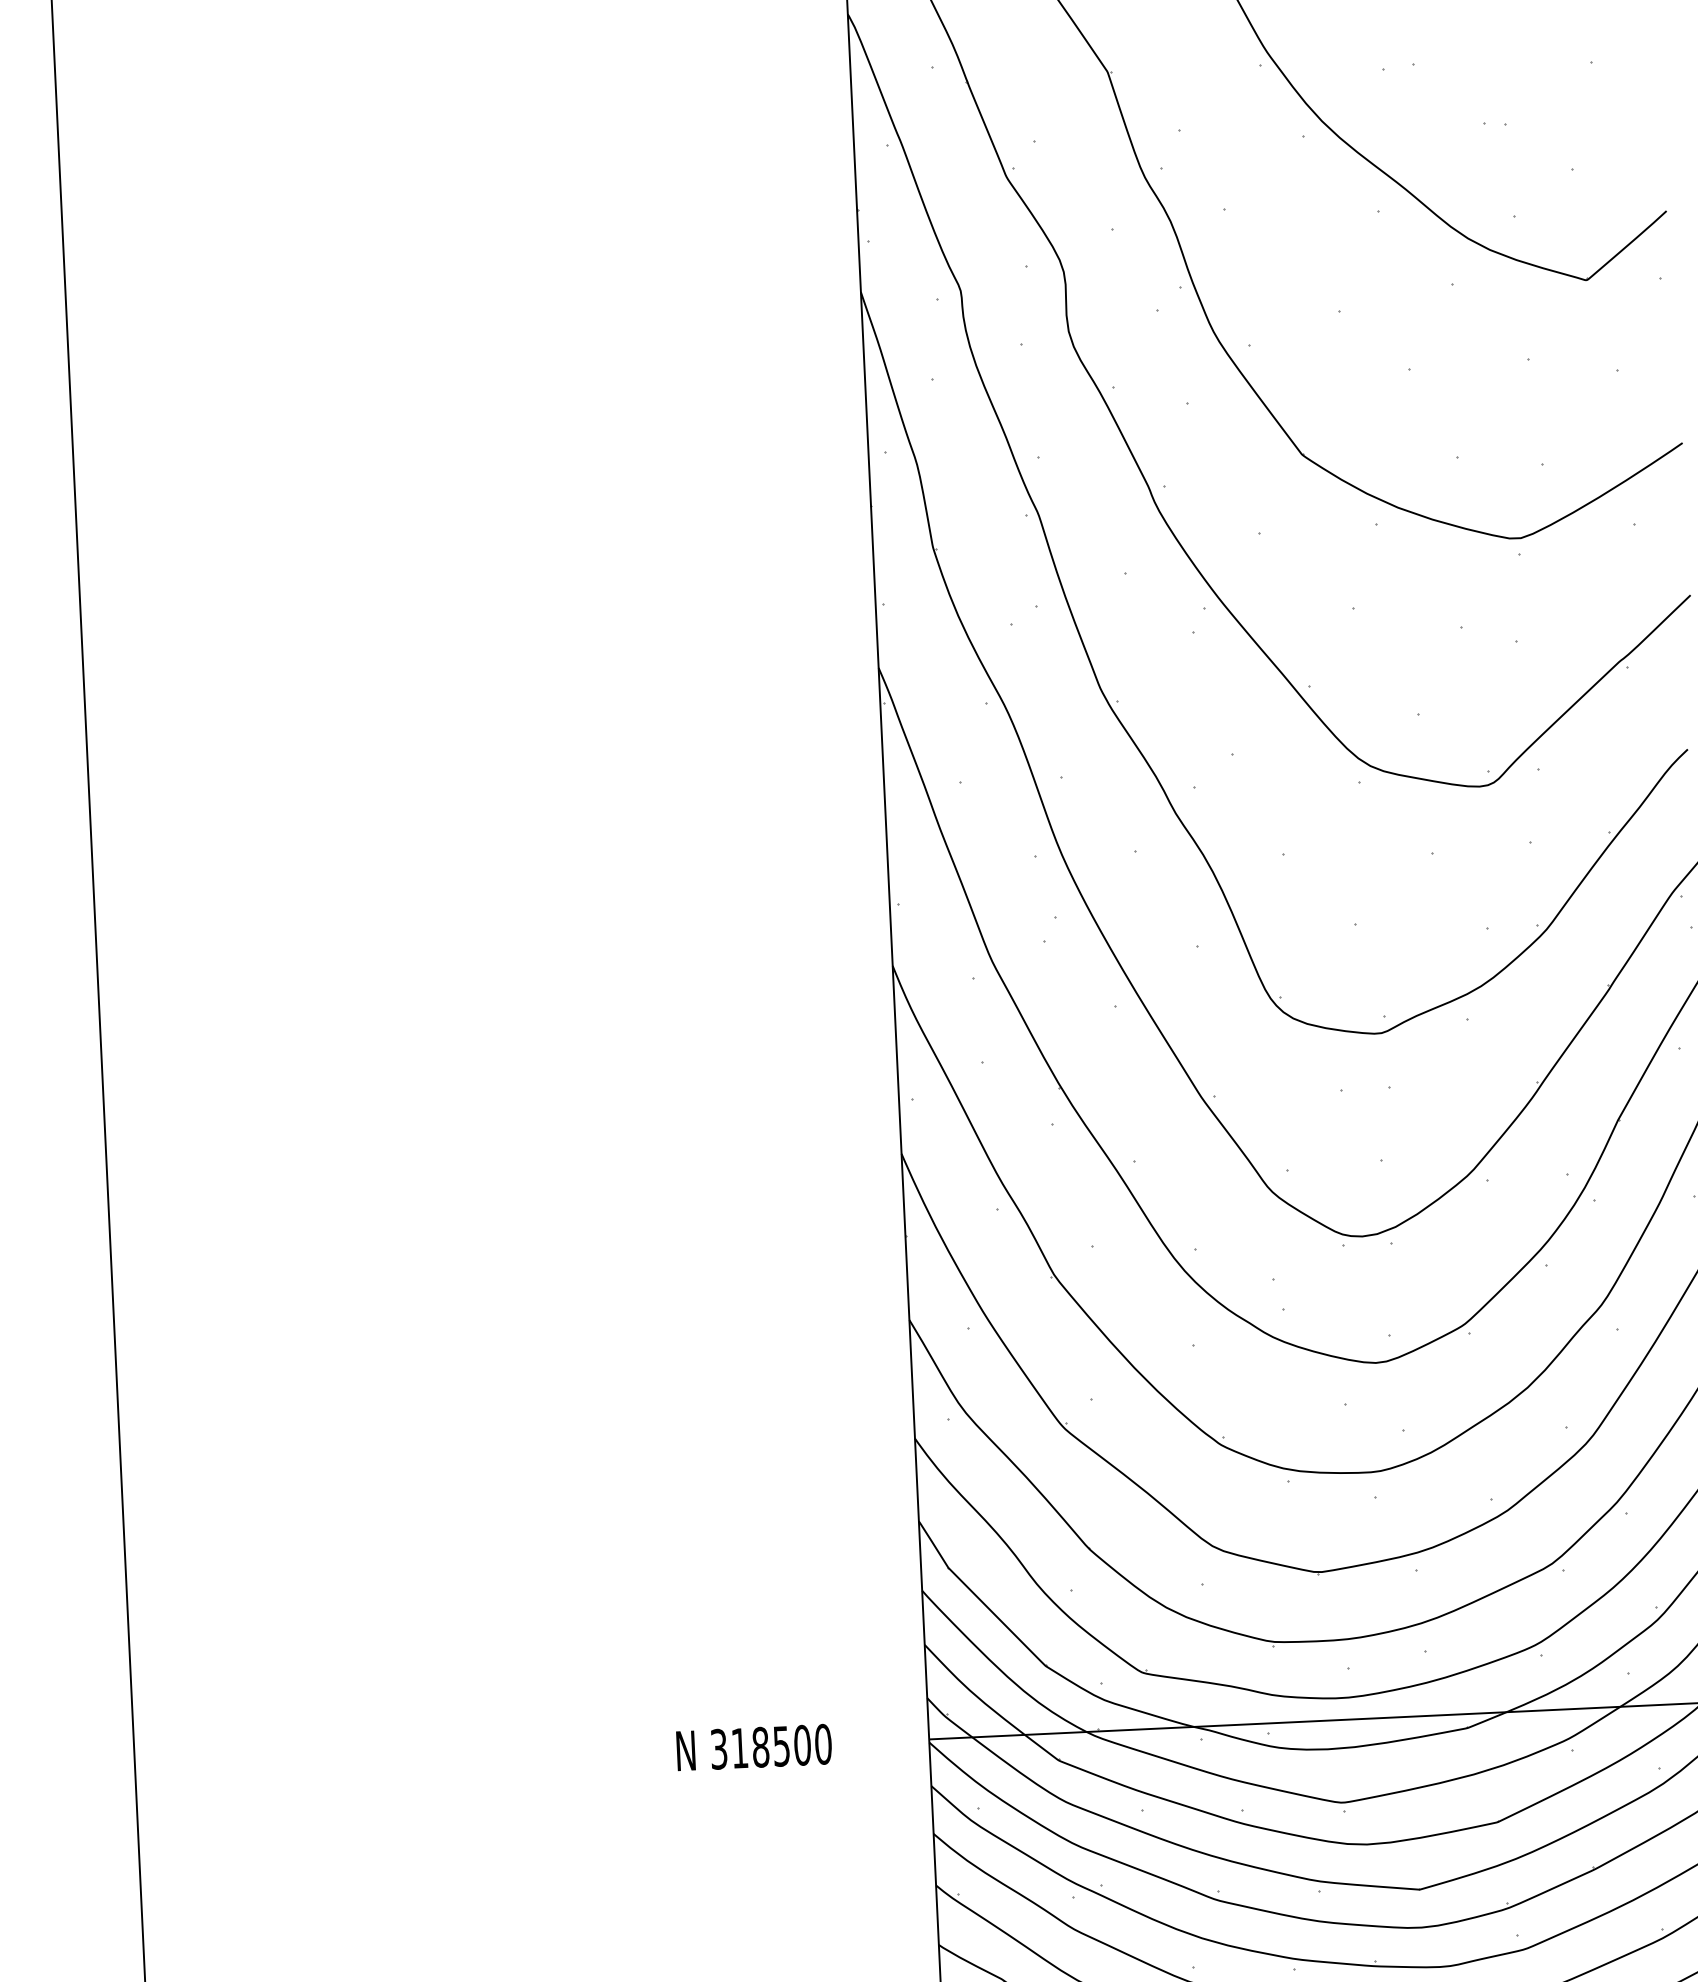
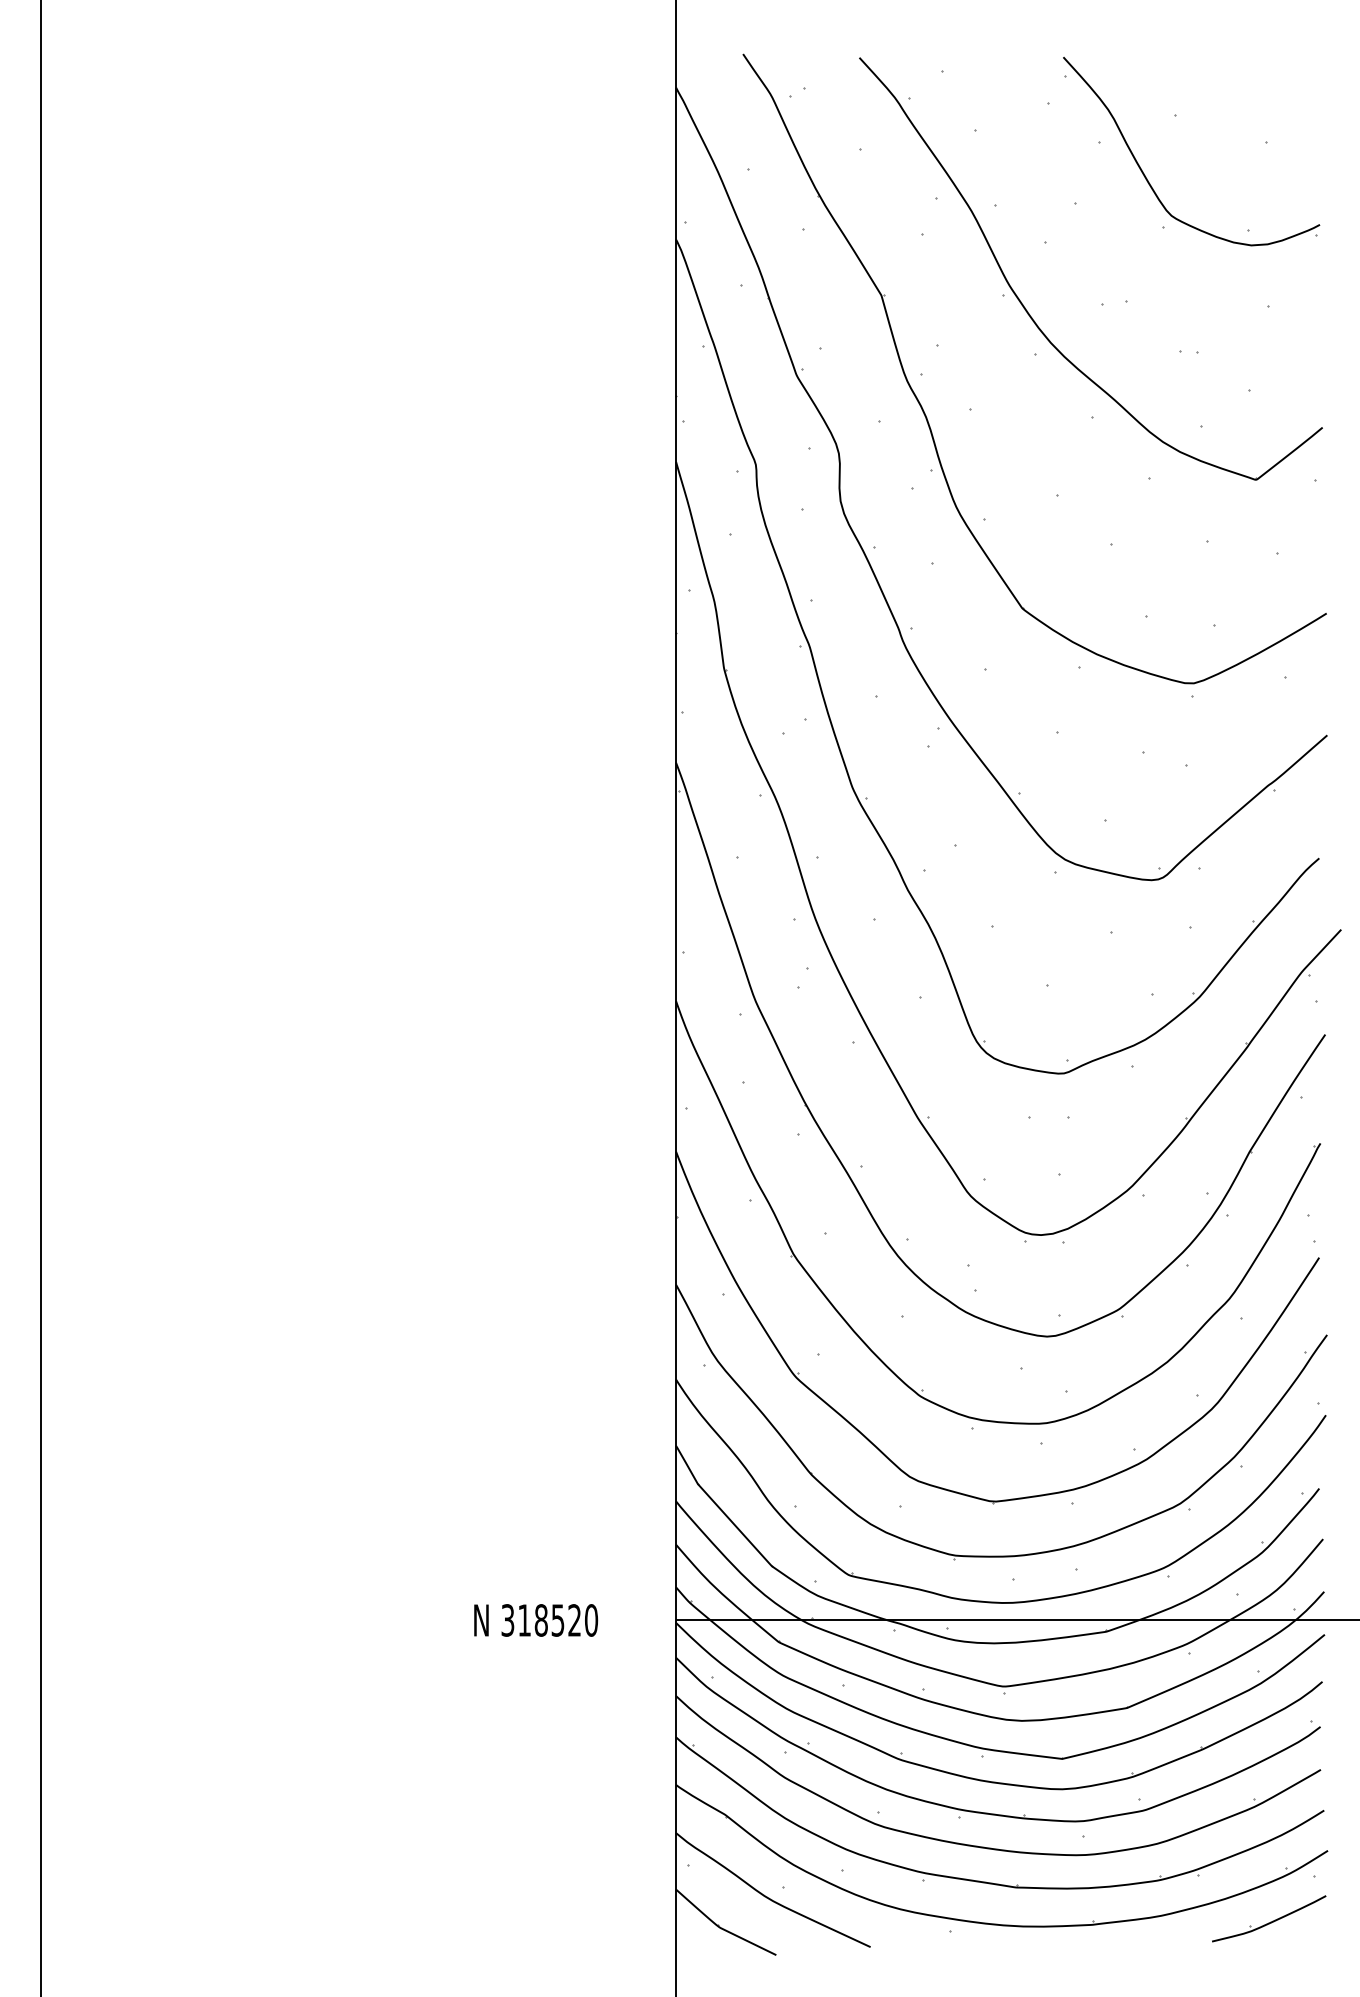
text: (802, 1745) -> (574, 1620), 318500 -> 318520

